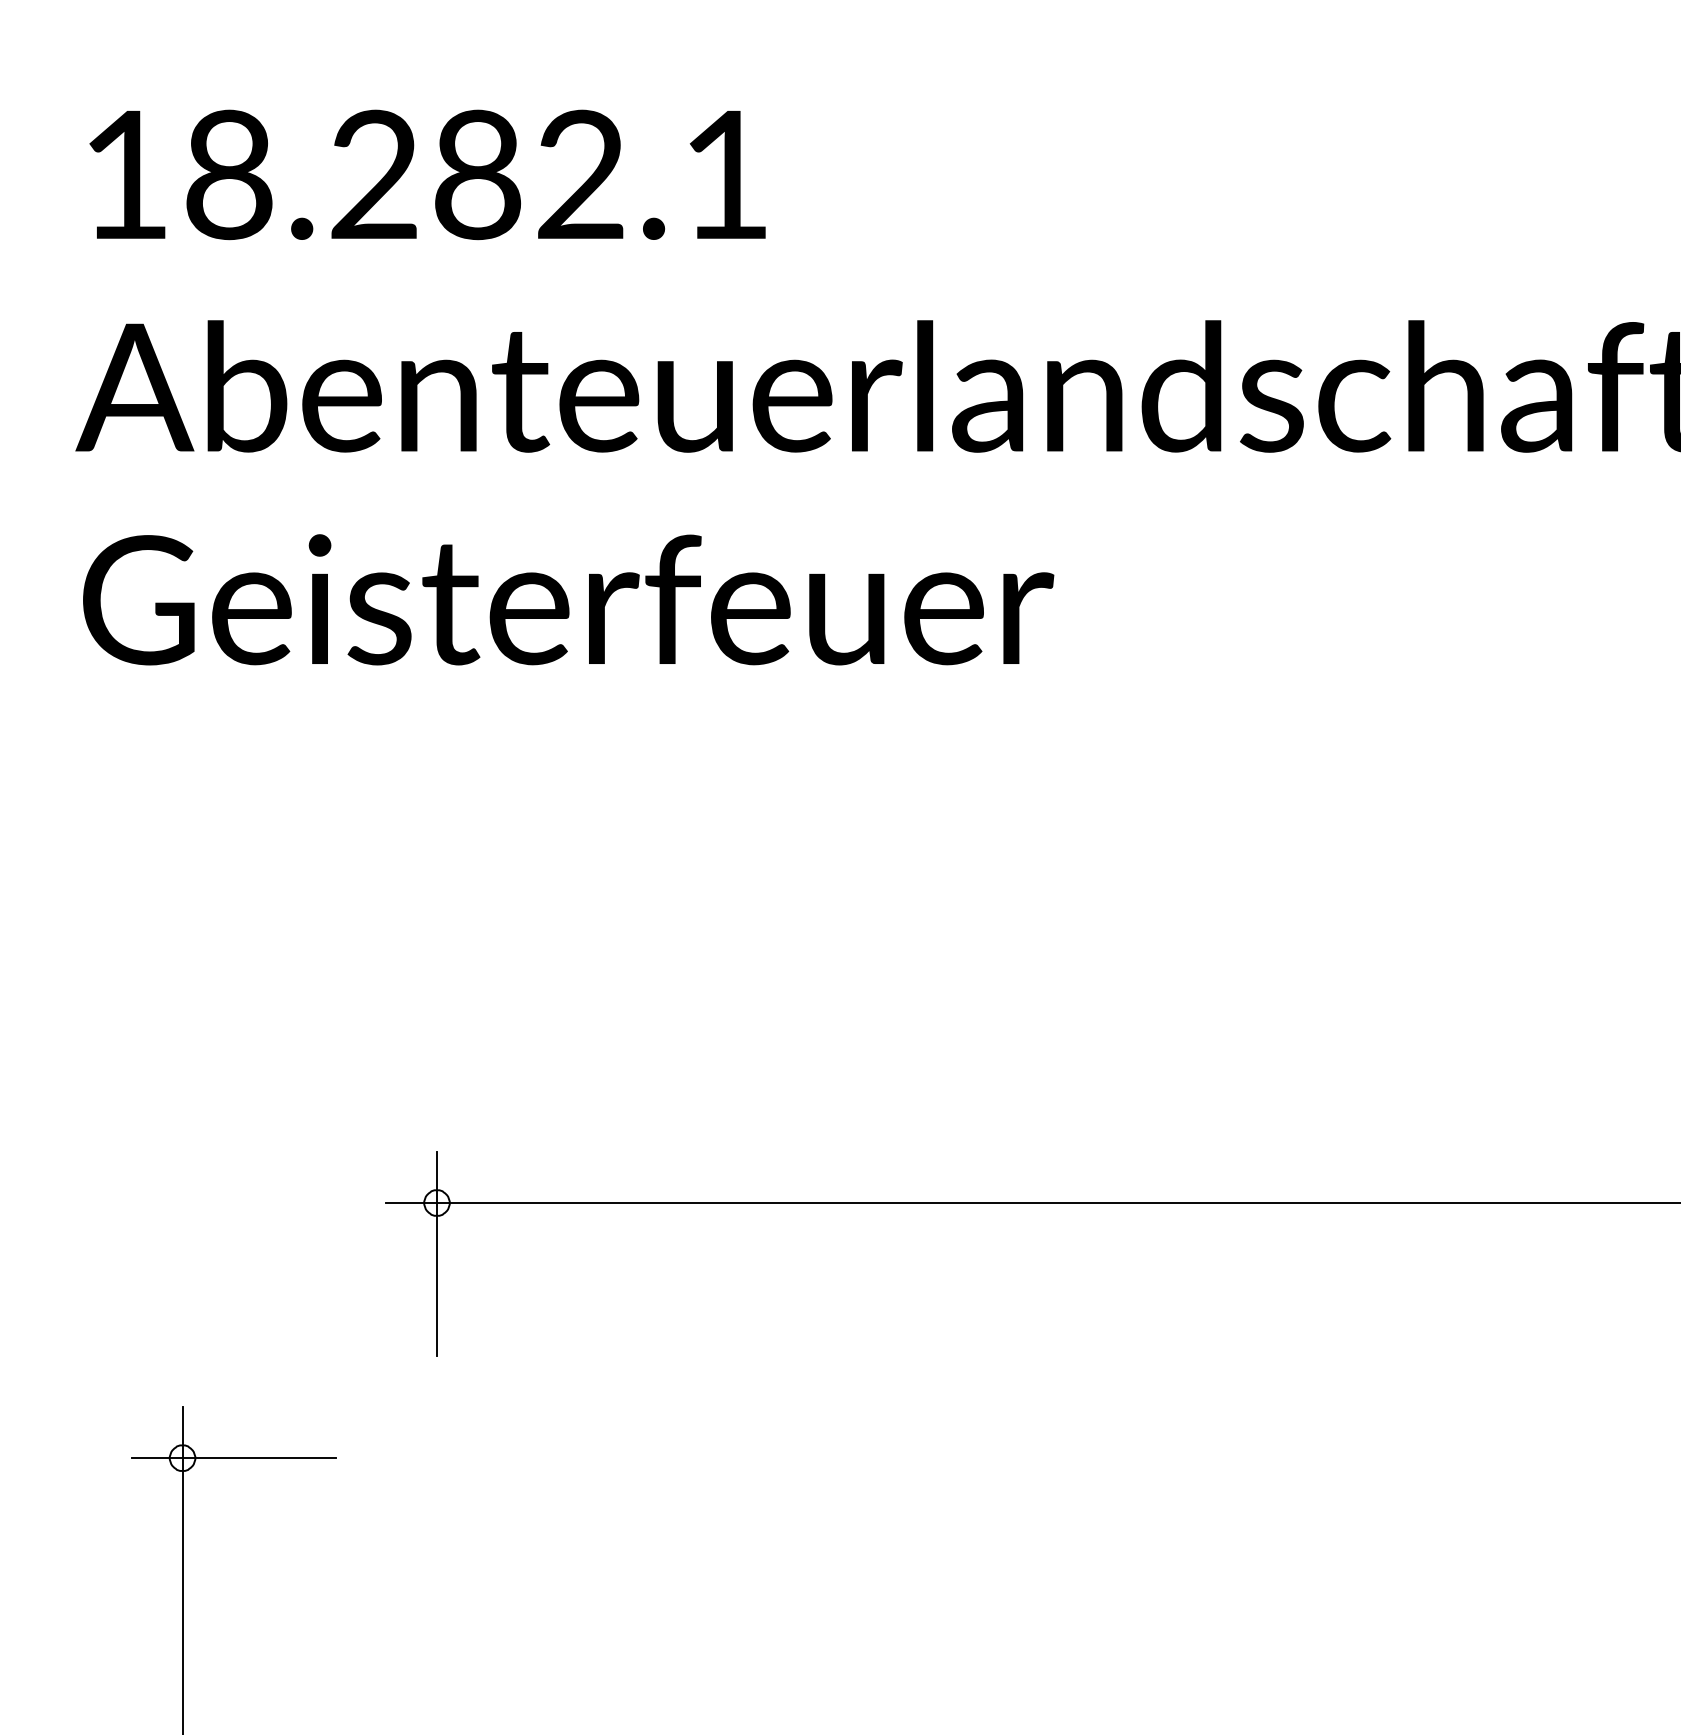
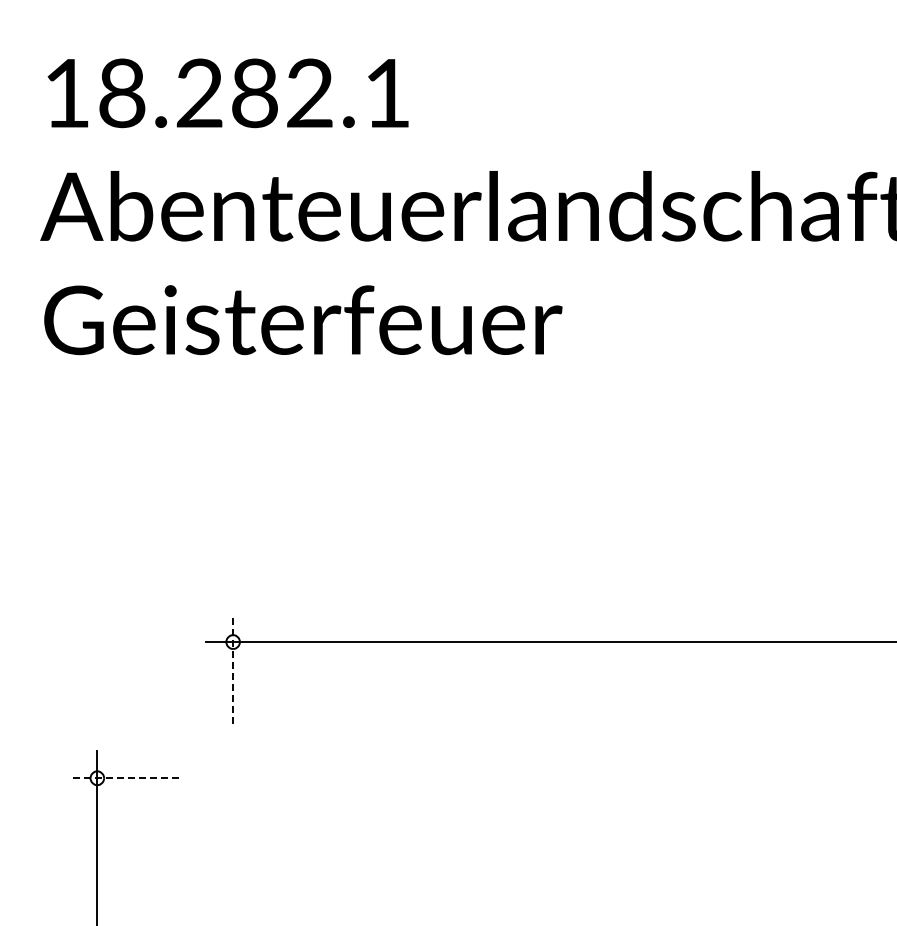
line: (437, 1252) -> (233, 668), solid -> dashed
line: (233, 1458) -> (124, 778), solid -> dashed

